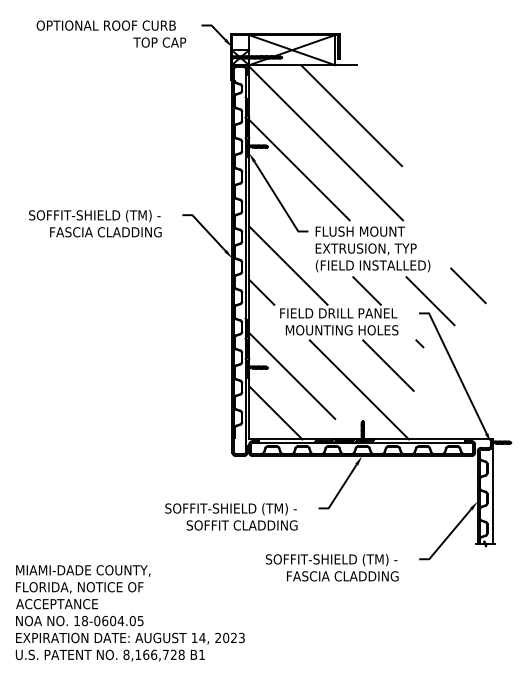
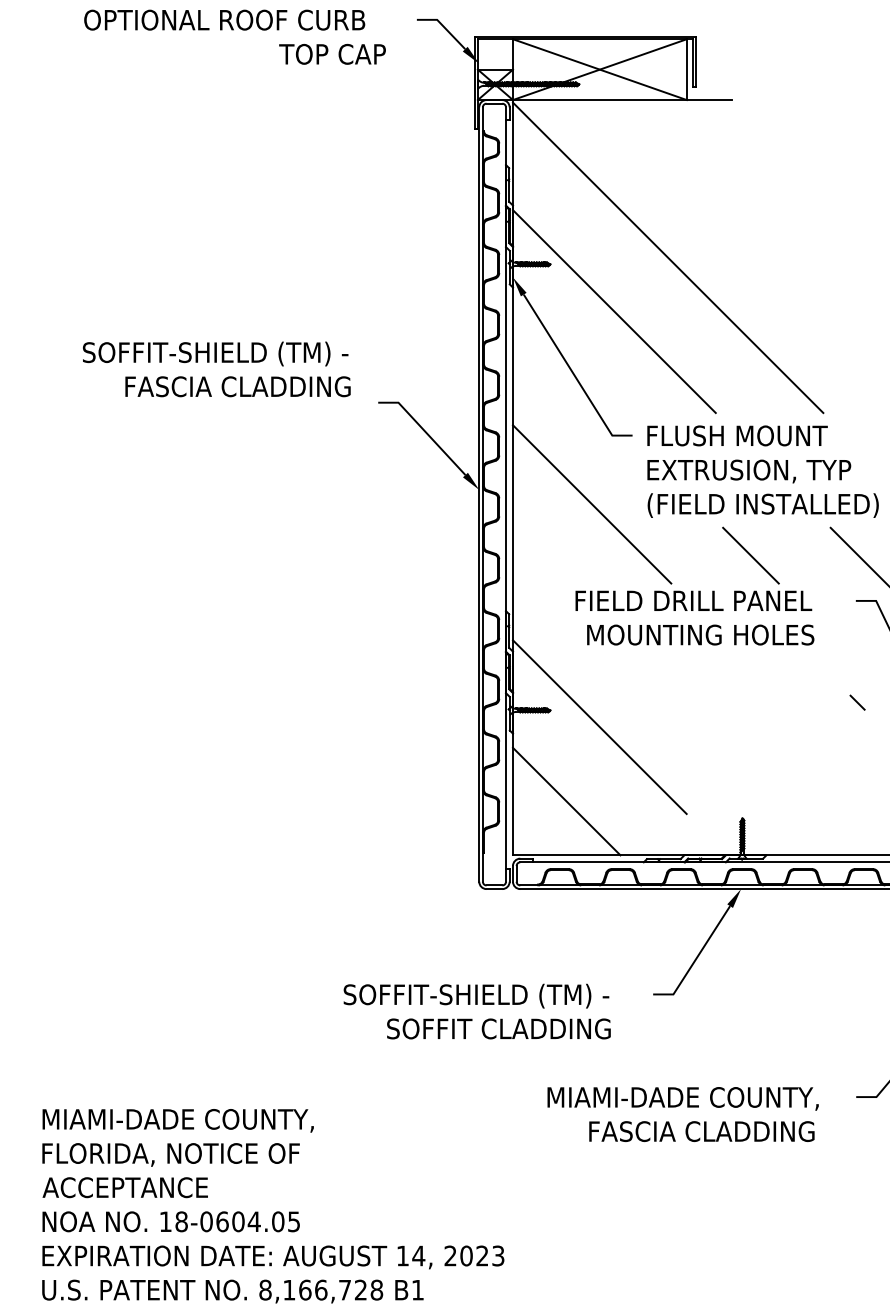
line: (351, 115) -> (719, 201), removed
text: (95, 223) -> (217, 369), moved
line: (261, 291) -> (537, 556), removed
line: (419, 343) -> (856, 702), moved
line: (388, 365) -> (794, 706), removed
line: (358, 389) -> (733, 754), removed
text: (332, 560) -> (681, 1099), SOFFIT-SHIELD (TM) - -> MIAMI-DADE COUNTY,

